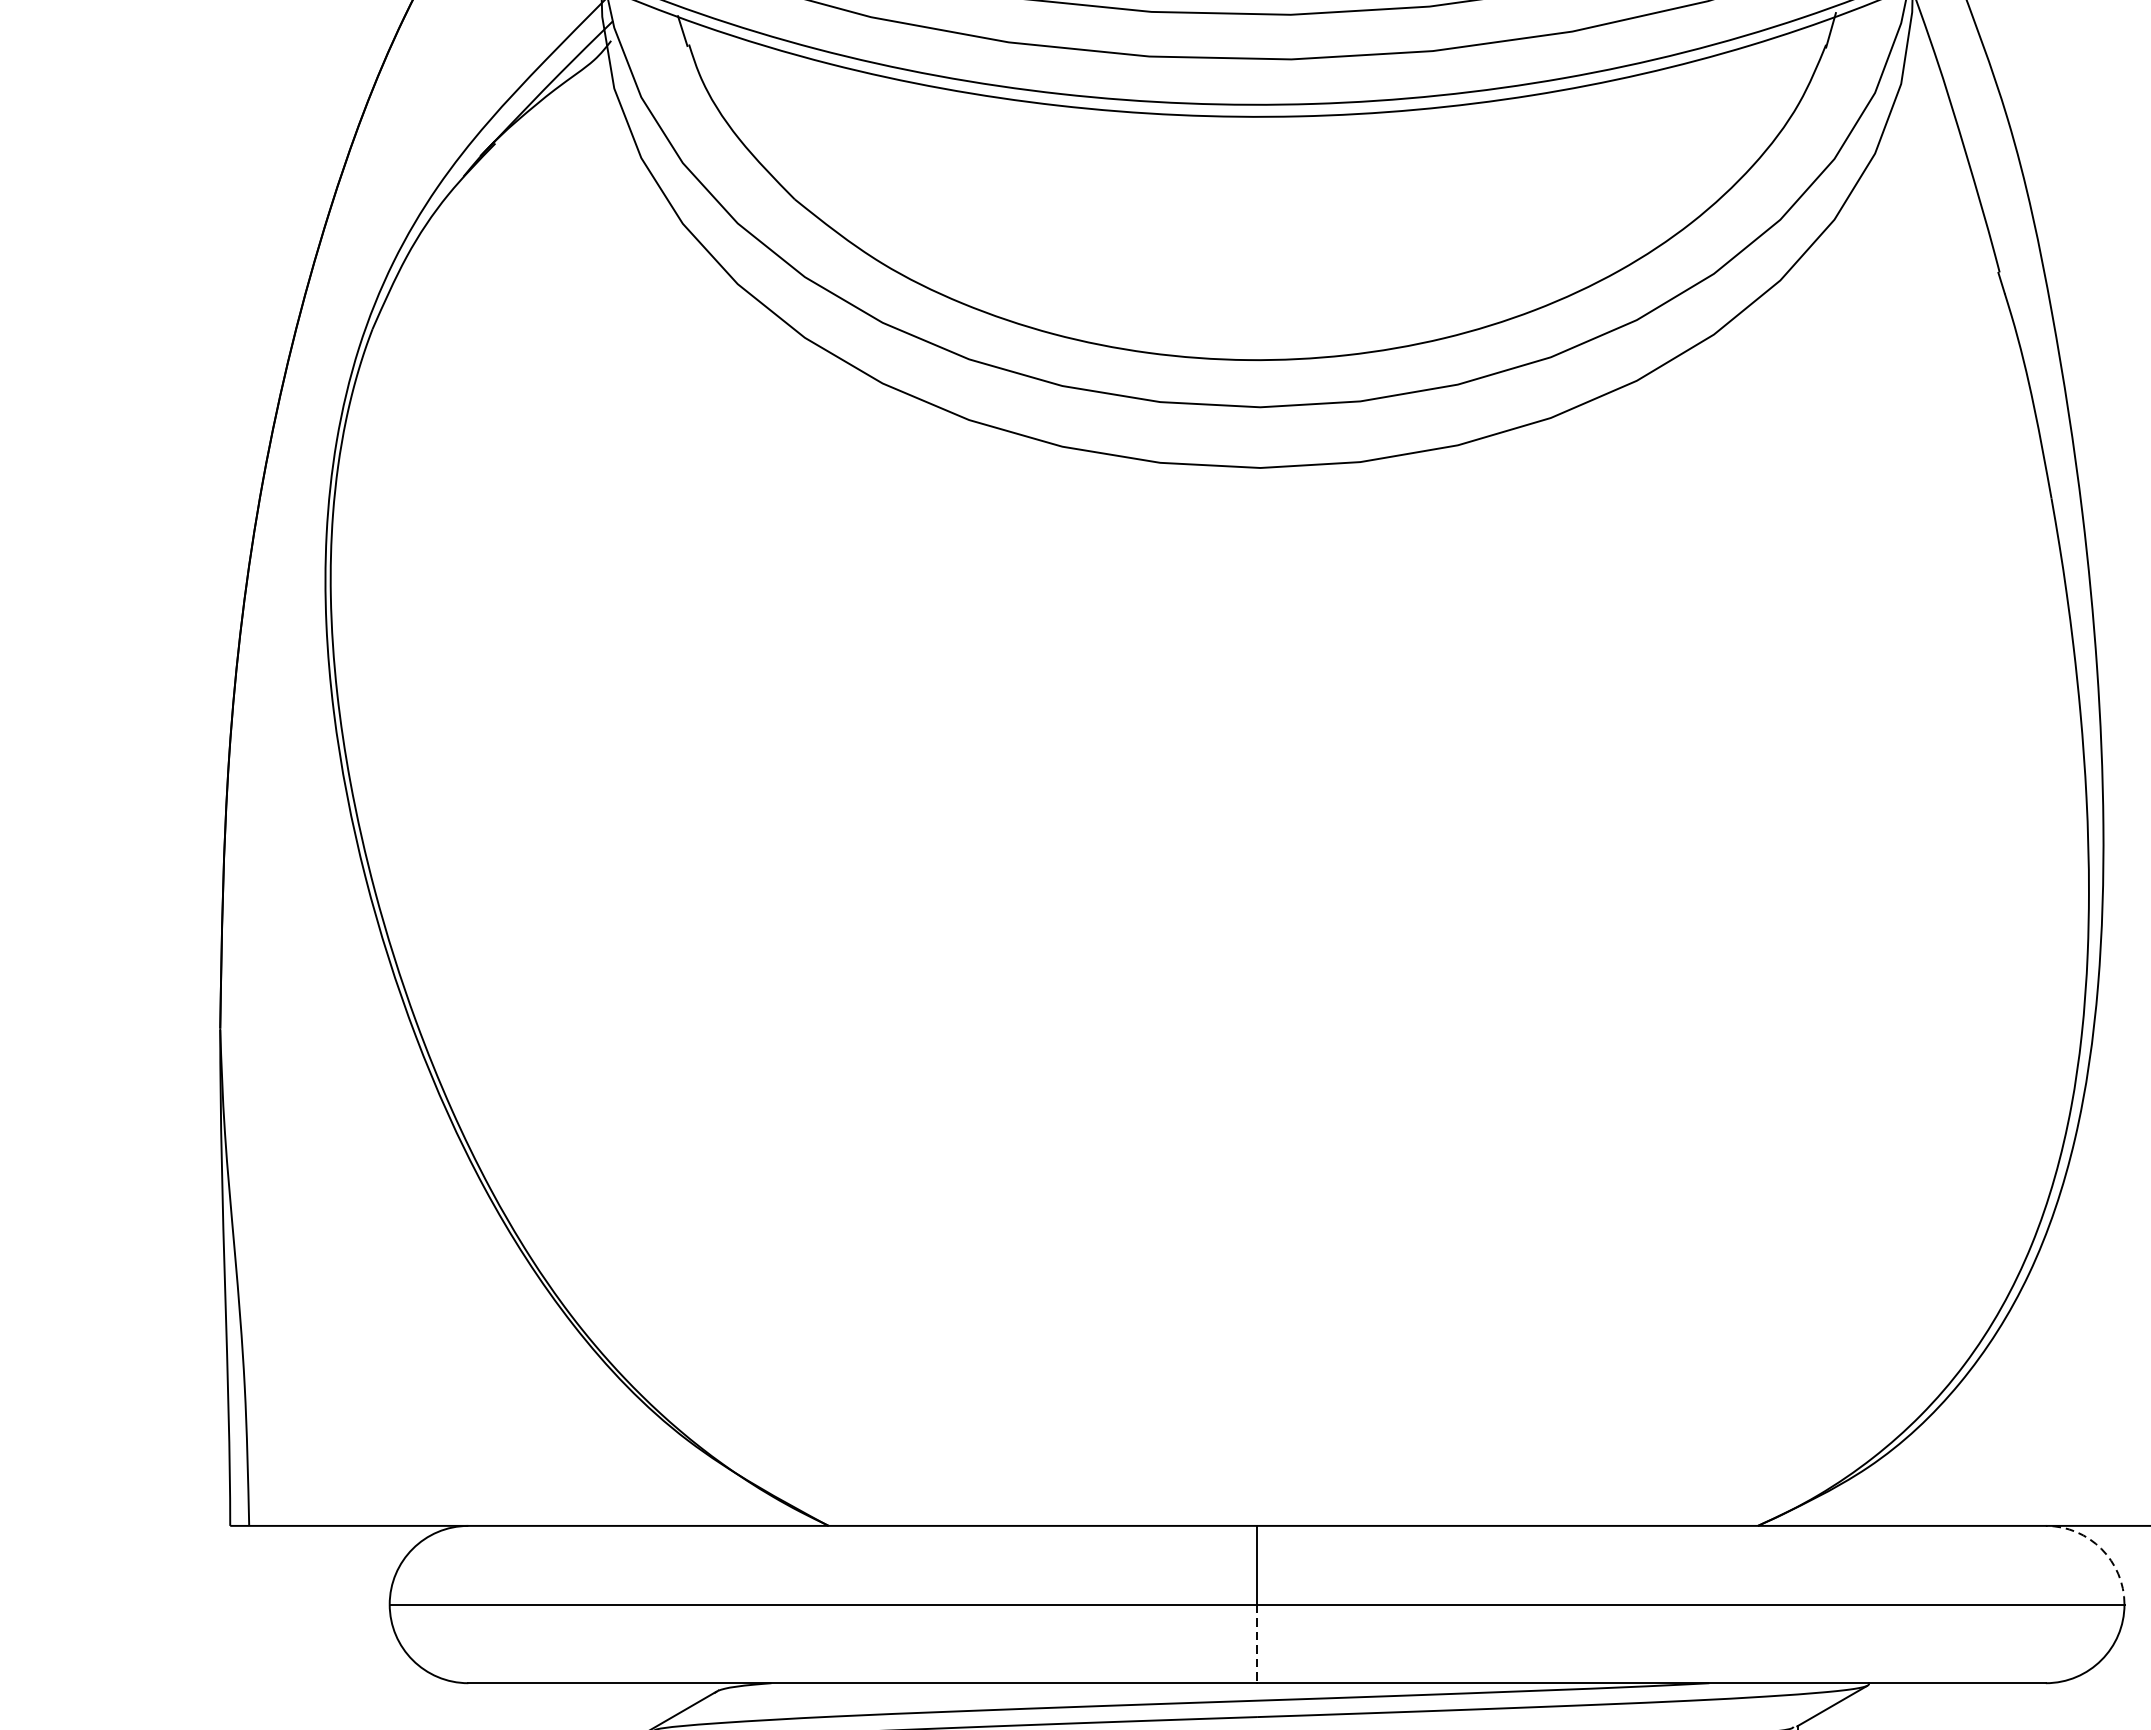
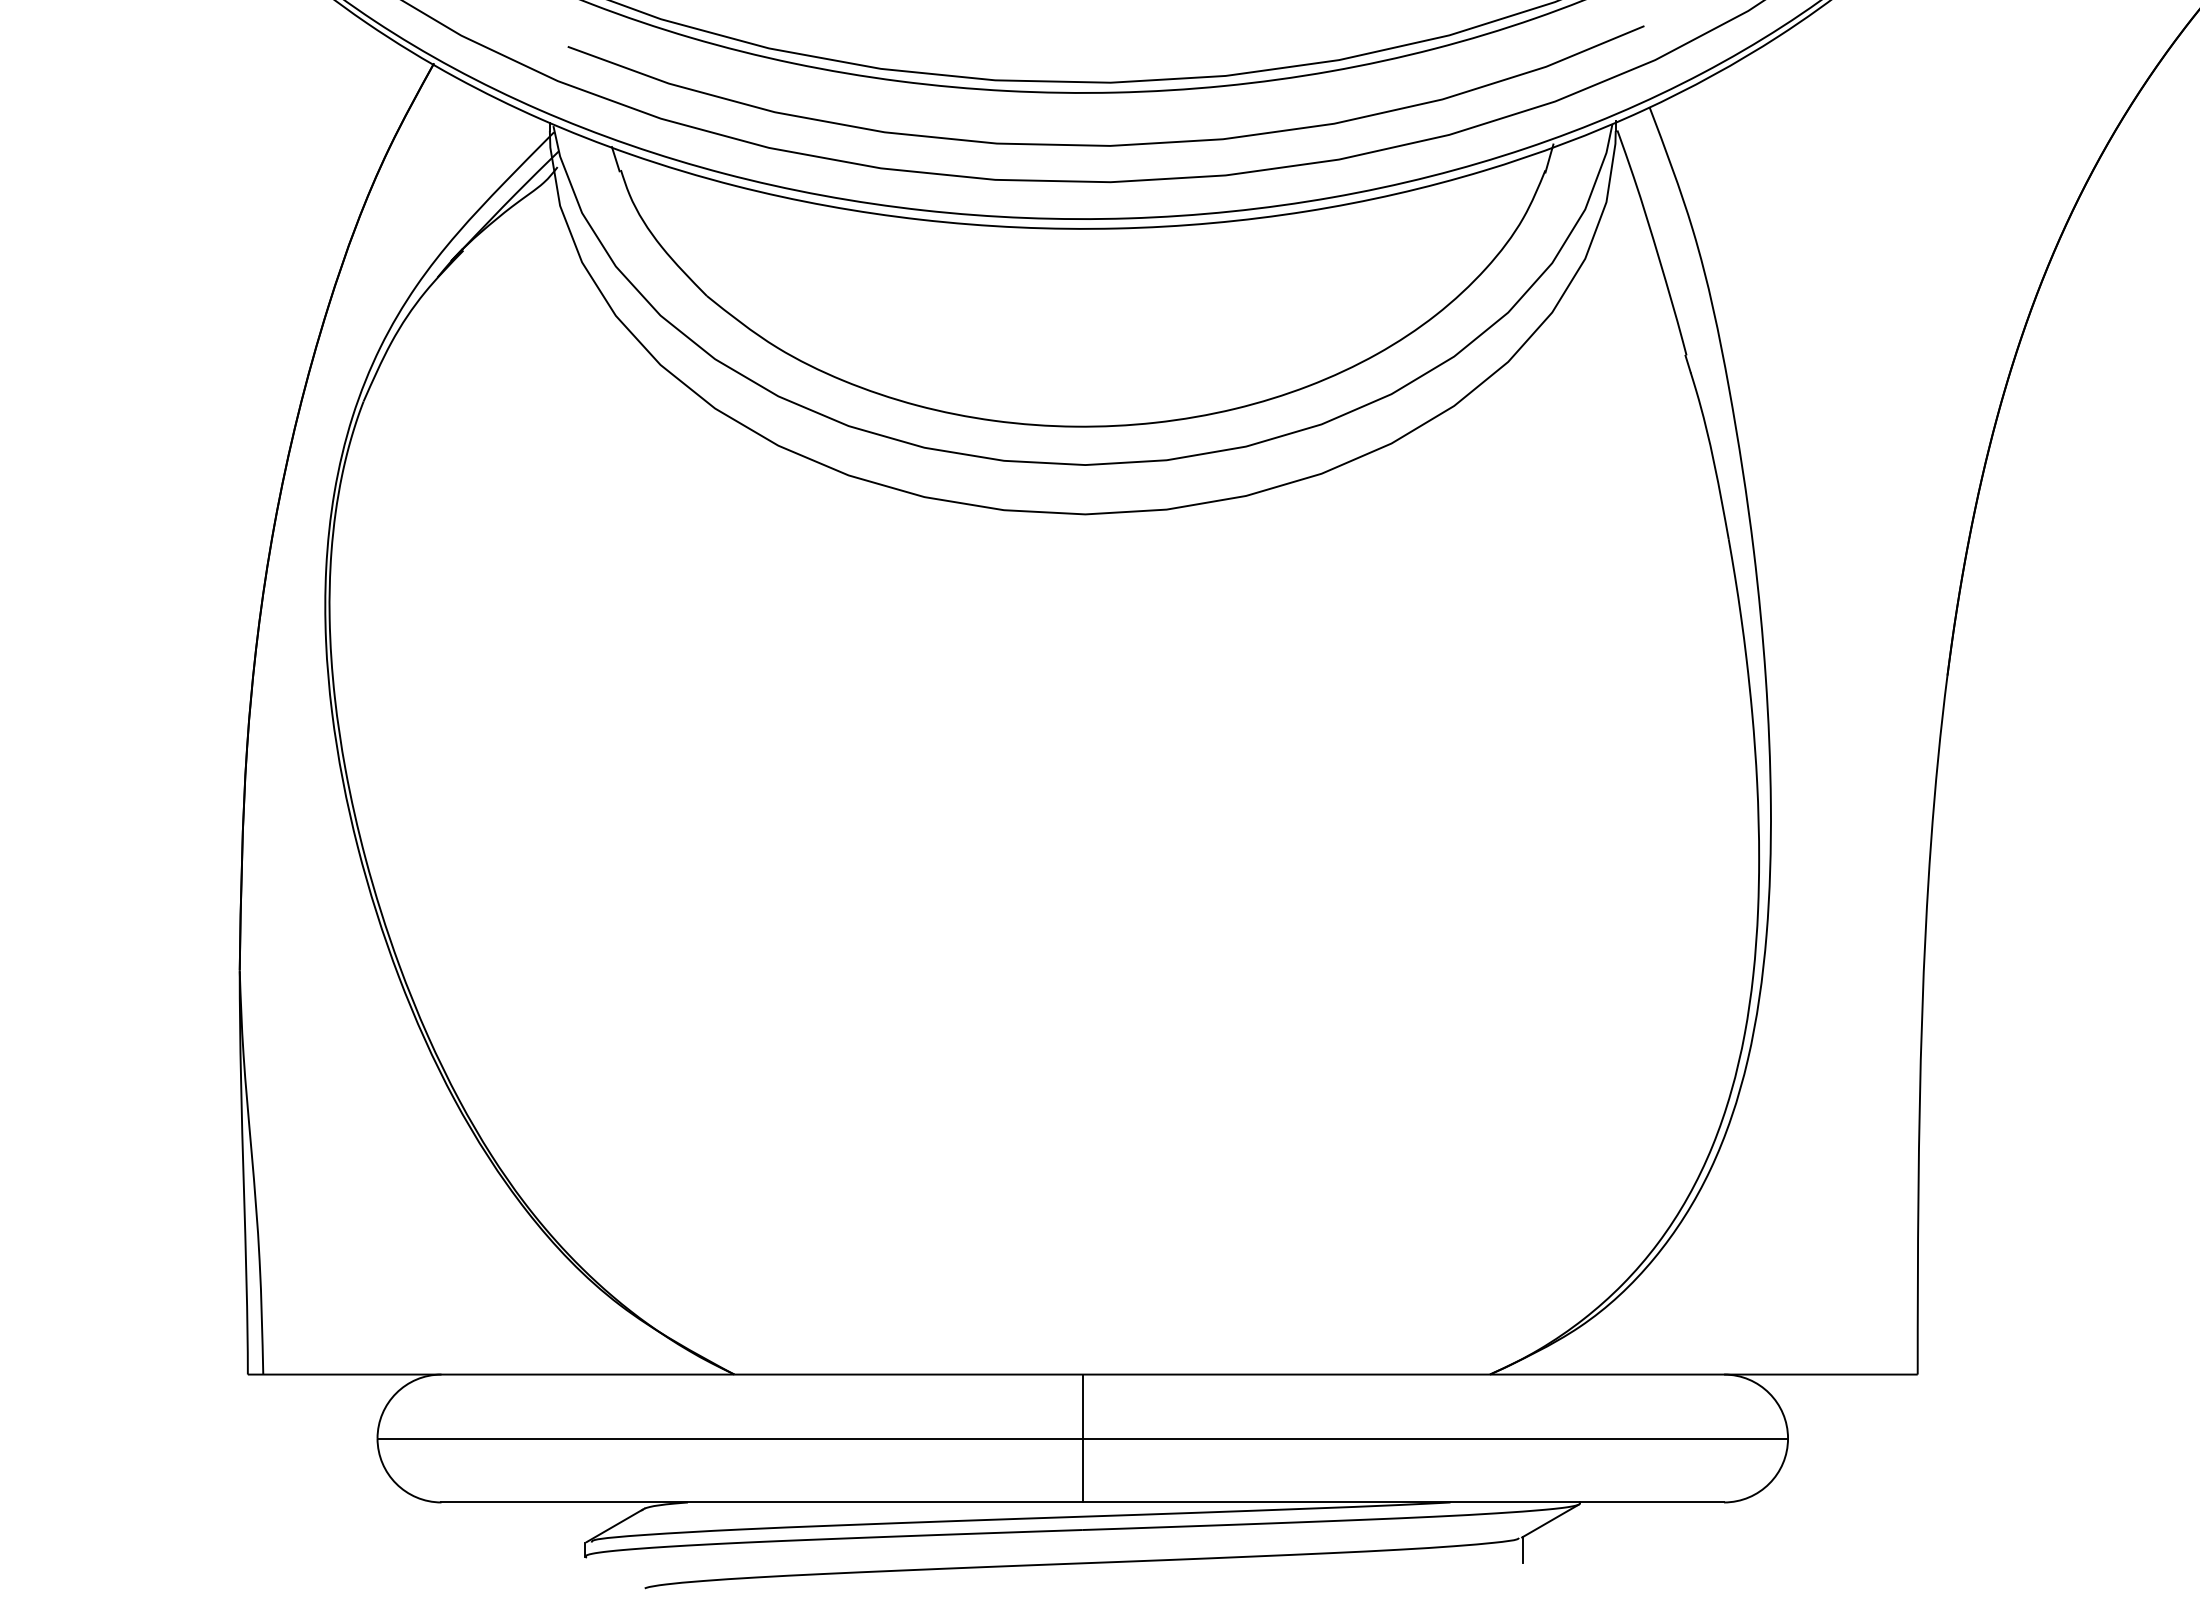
arc: (2101, 1549) -> (1769, 1393), dashed -> solid
line: (1256, 1643) -> (1082, 1470), dashed -> solid

